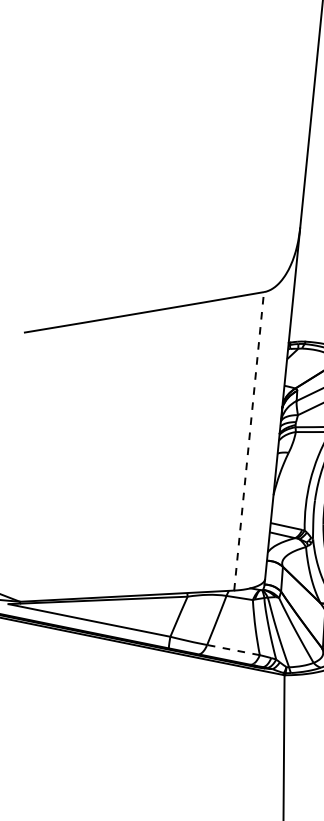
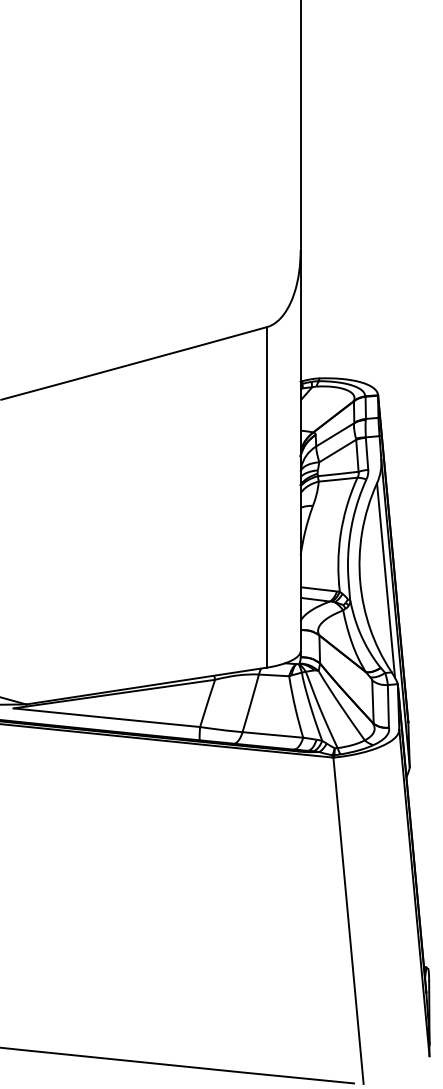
line: (249, 440) -> (267, 496), dashed -> solid
line: (233, 649) -> (272, 734), dashed -> solid

